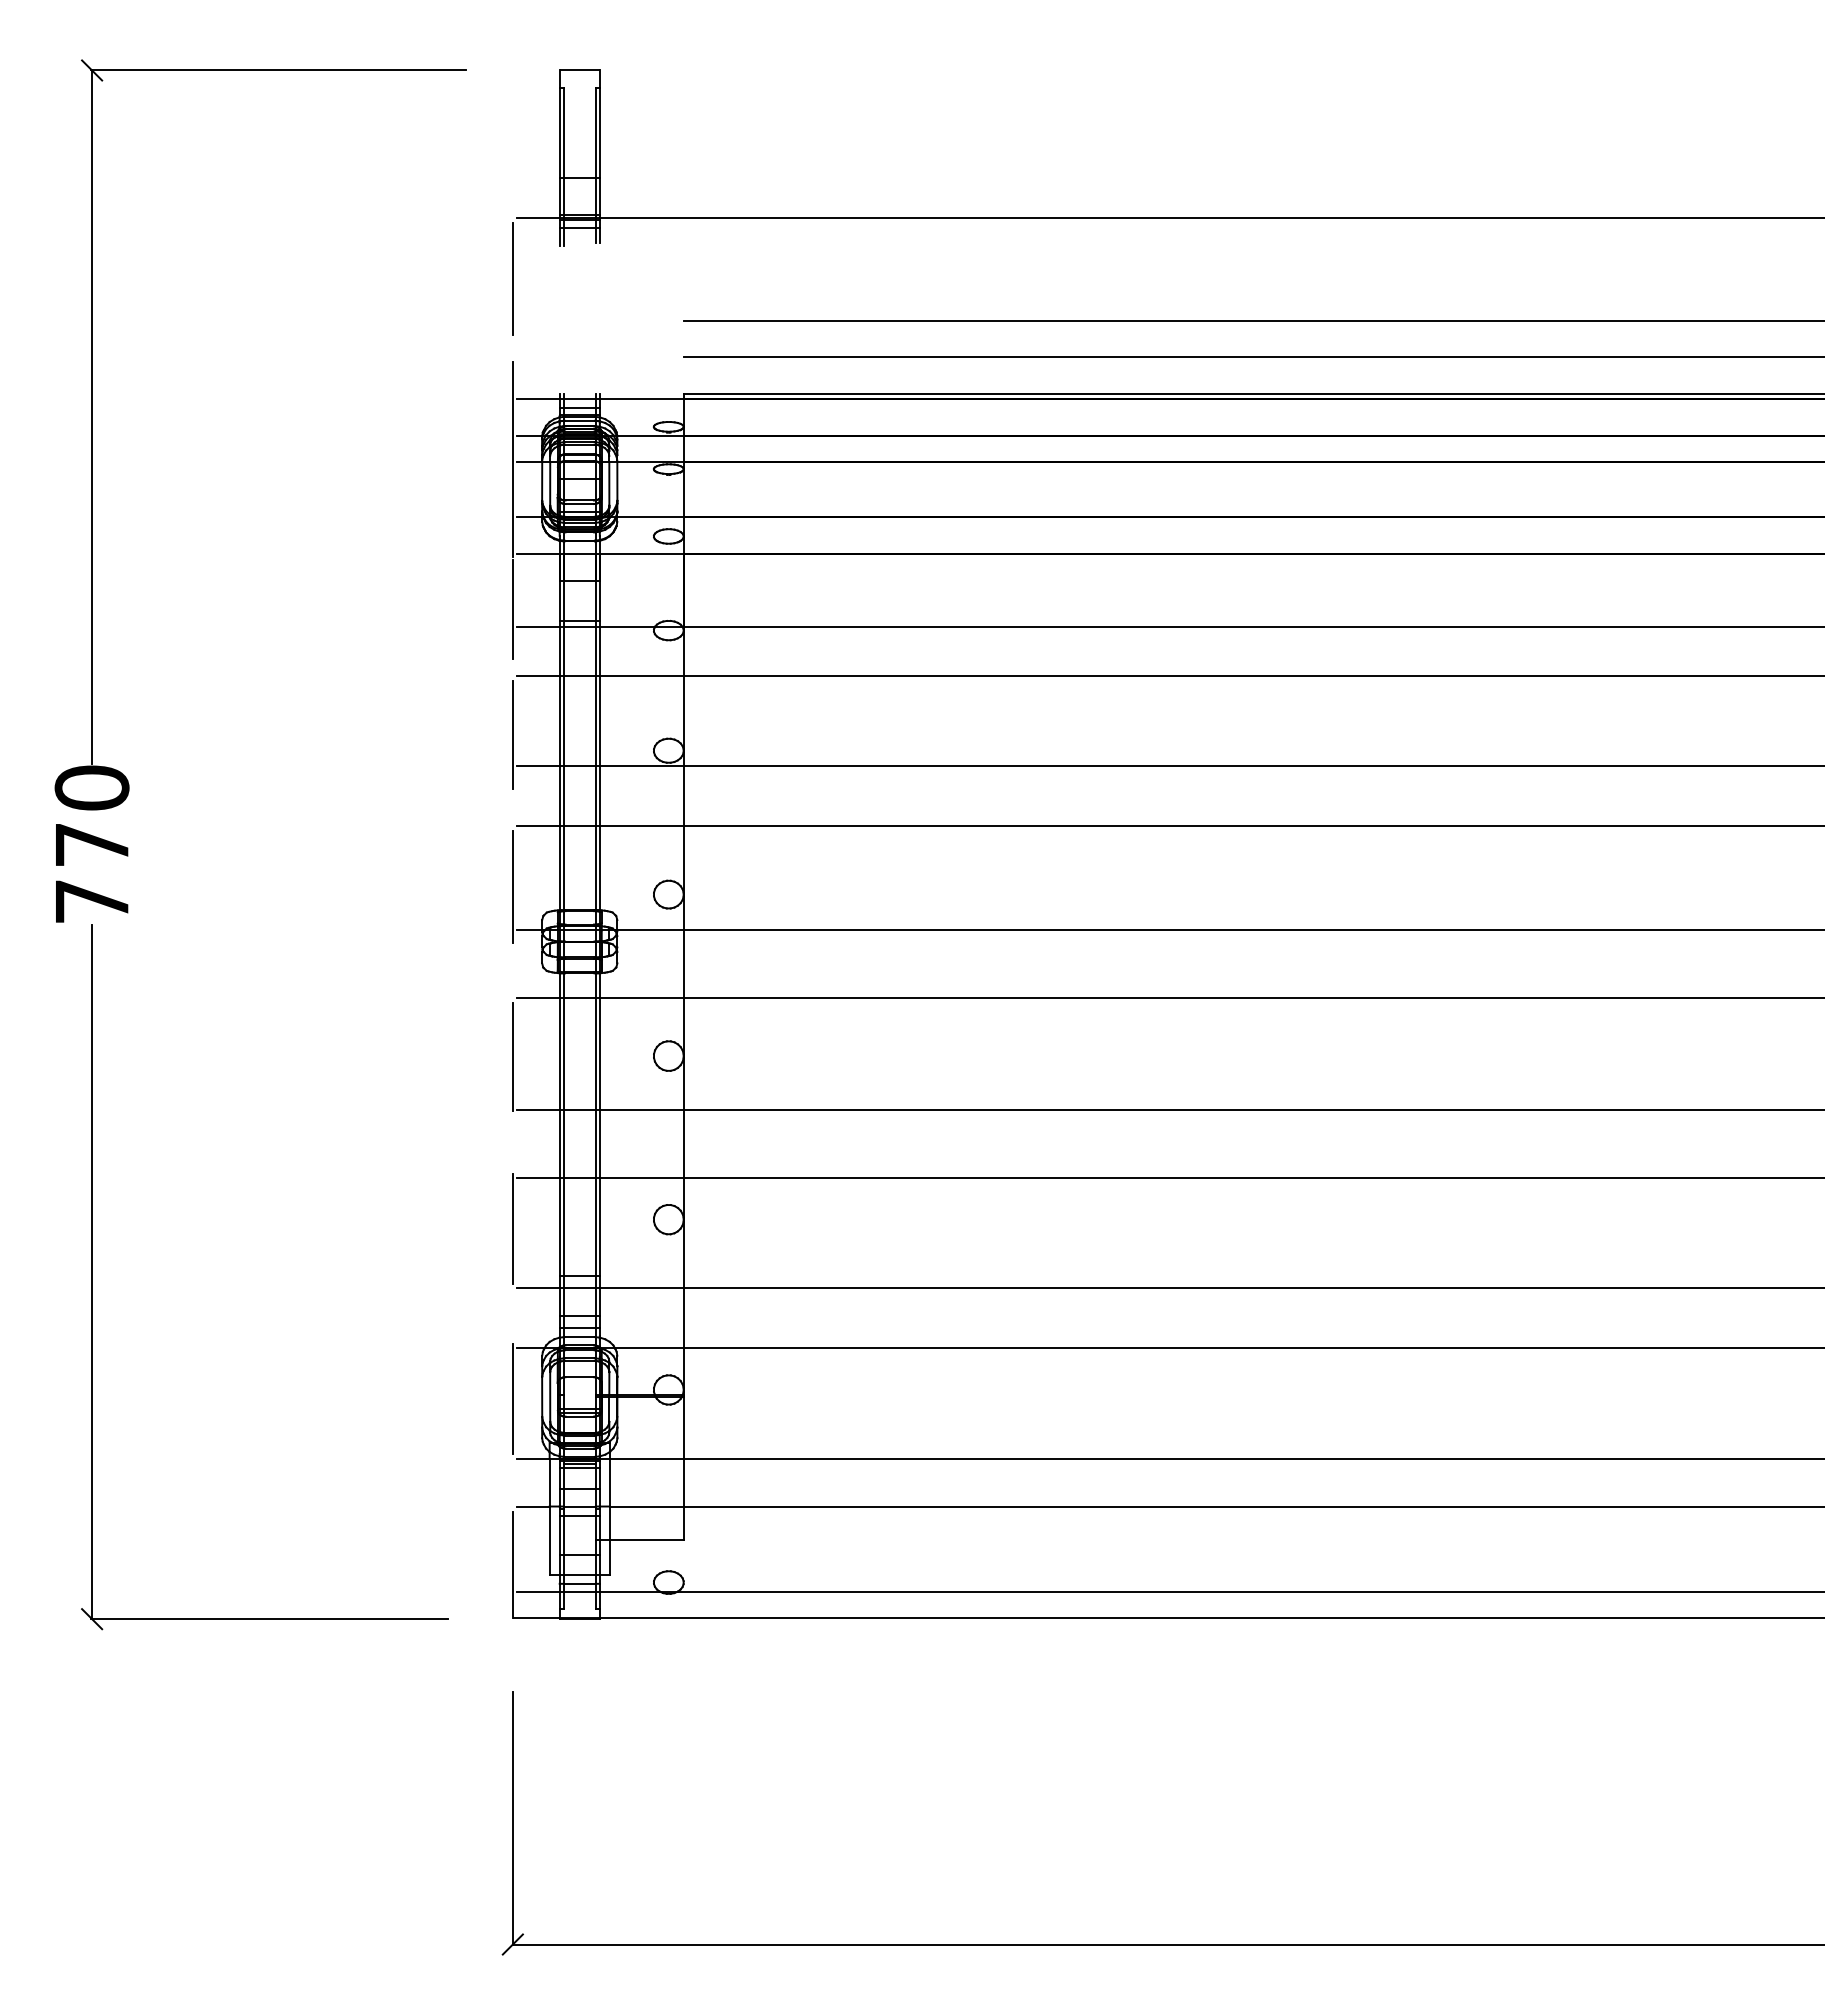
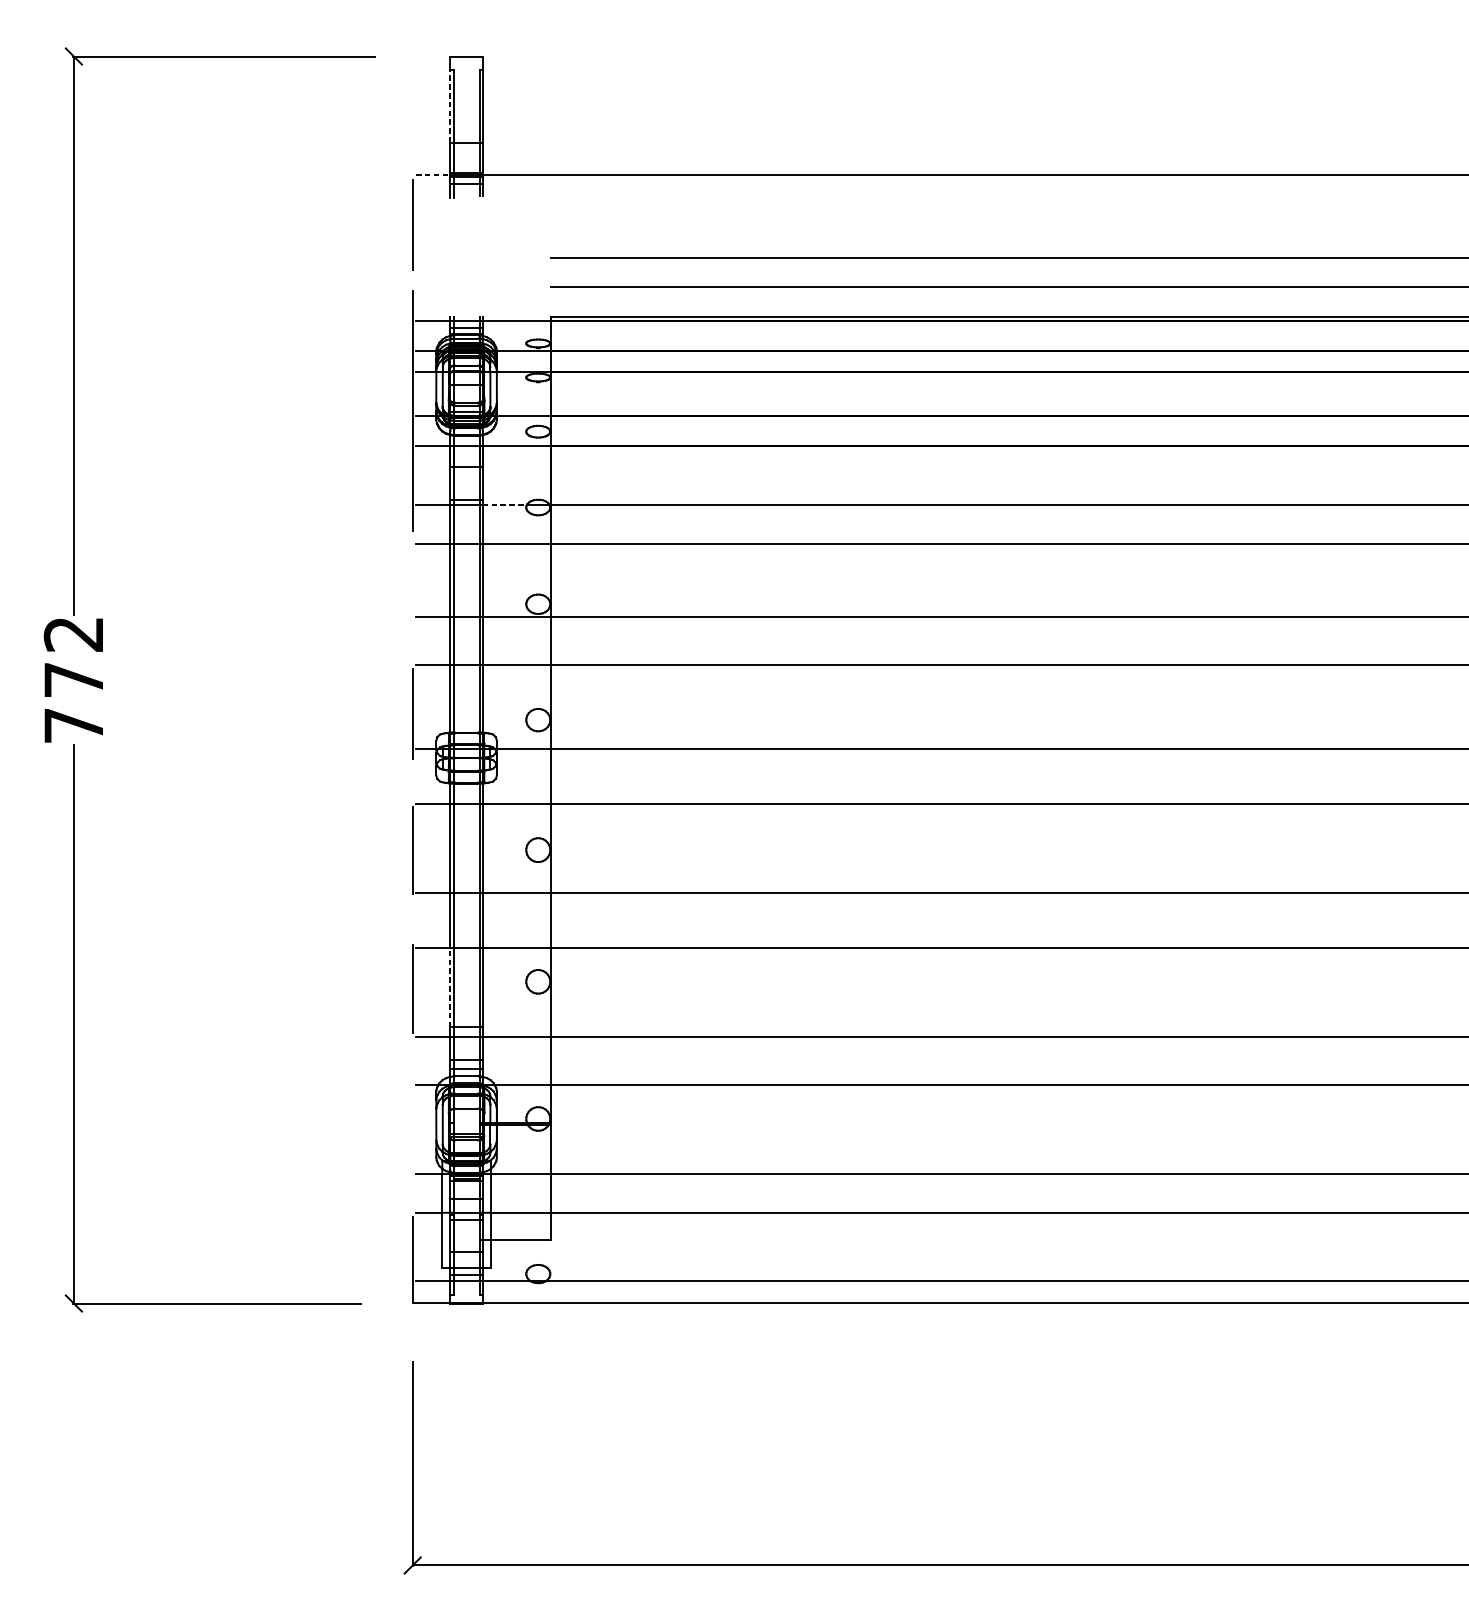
line: (559, 132) -> (450, 106), solid -> dashed
line: (538, 218) -> (433, 175), solid -> dashed
line: (627, 627) -> (505, 505), solid -> dashed
line: (512, 735) -> (412, 591), removed
text: (91, 787) -> (73, 633), 770 -> 772
line: (559, 1226) -> (450, 987), solid -> dashed
line: (512, 1399) -> (412, 1126), removed

